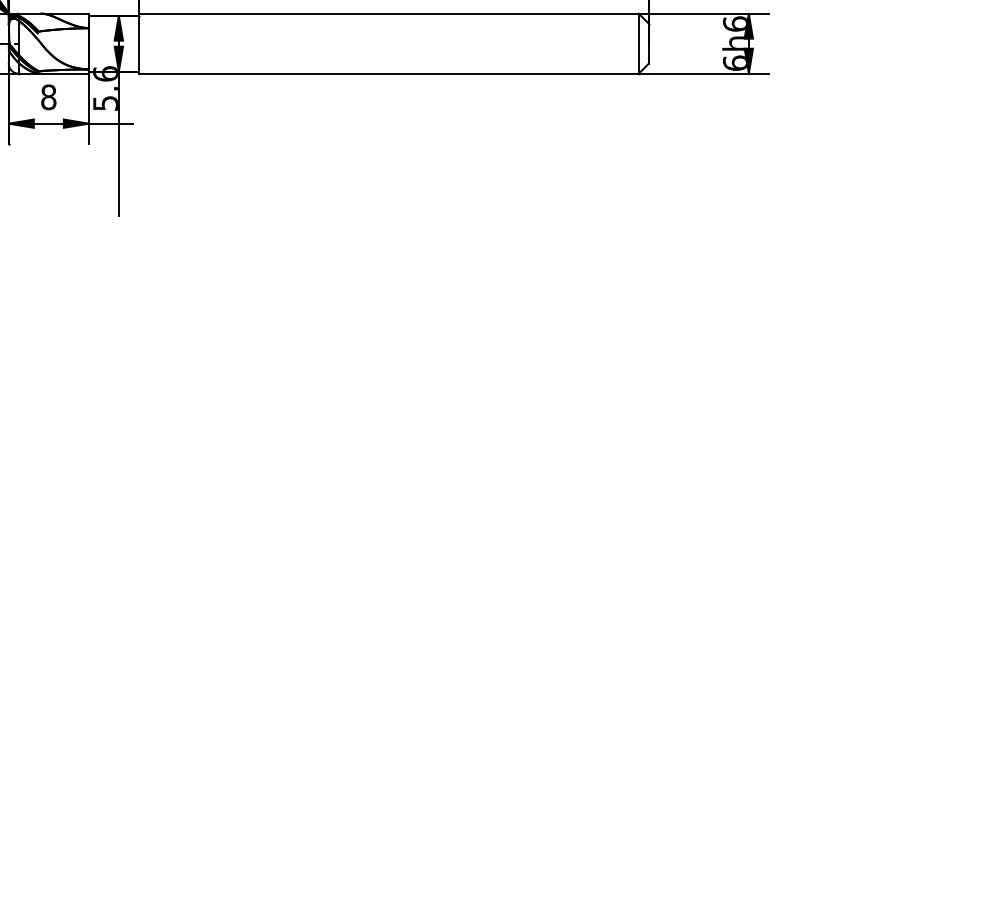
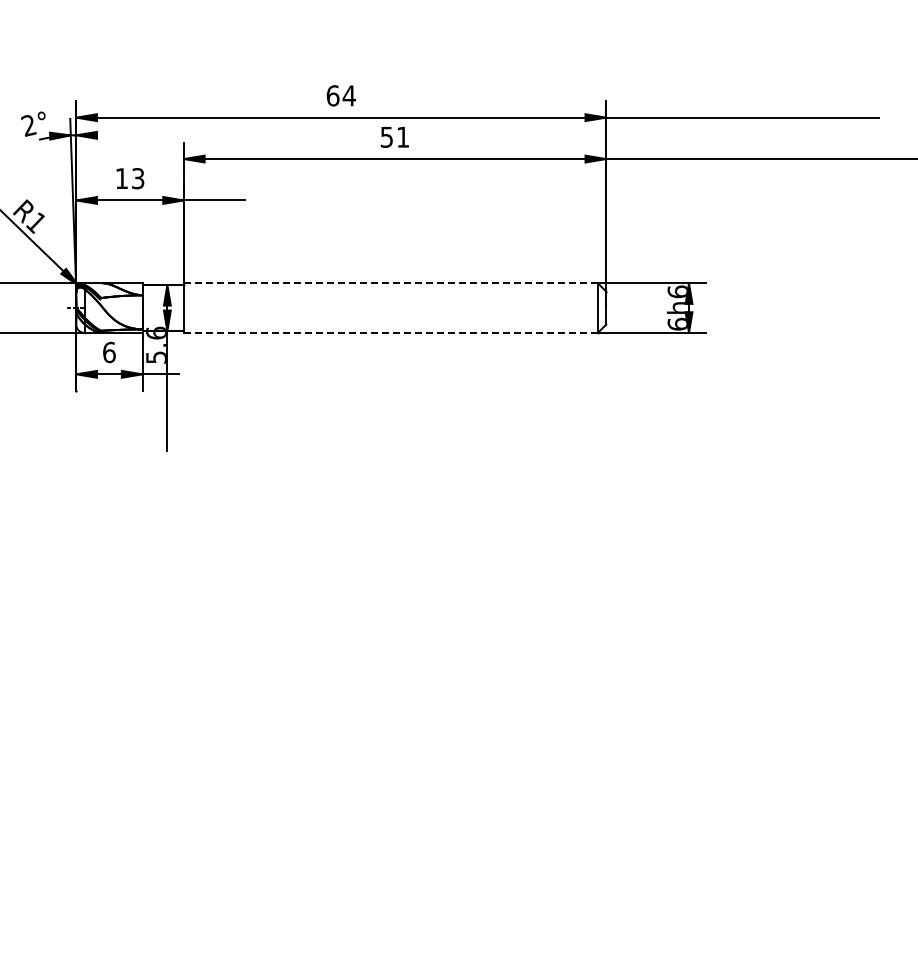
line: (388, 13) -> (390, 283), solid -> dashed
line: (388, 73) -> (390, 332), solid -> dashed
text: (48, 96) -> (109, 351), 8 -> 6

